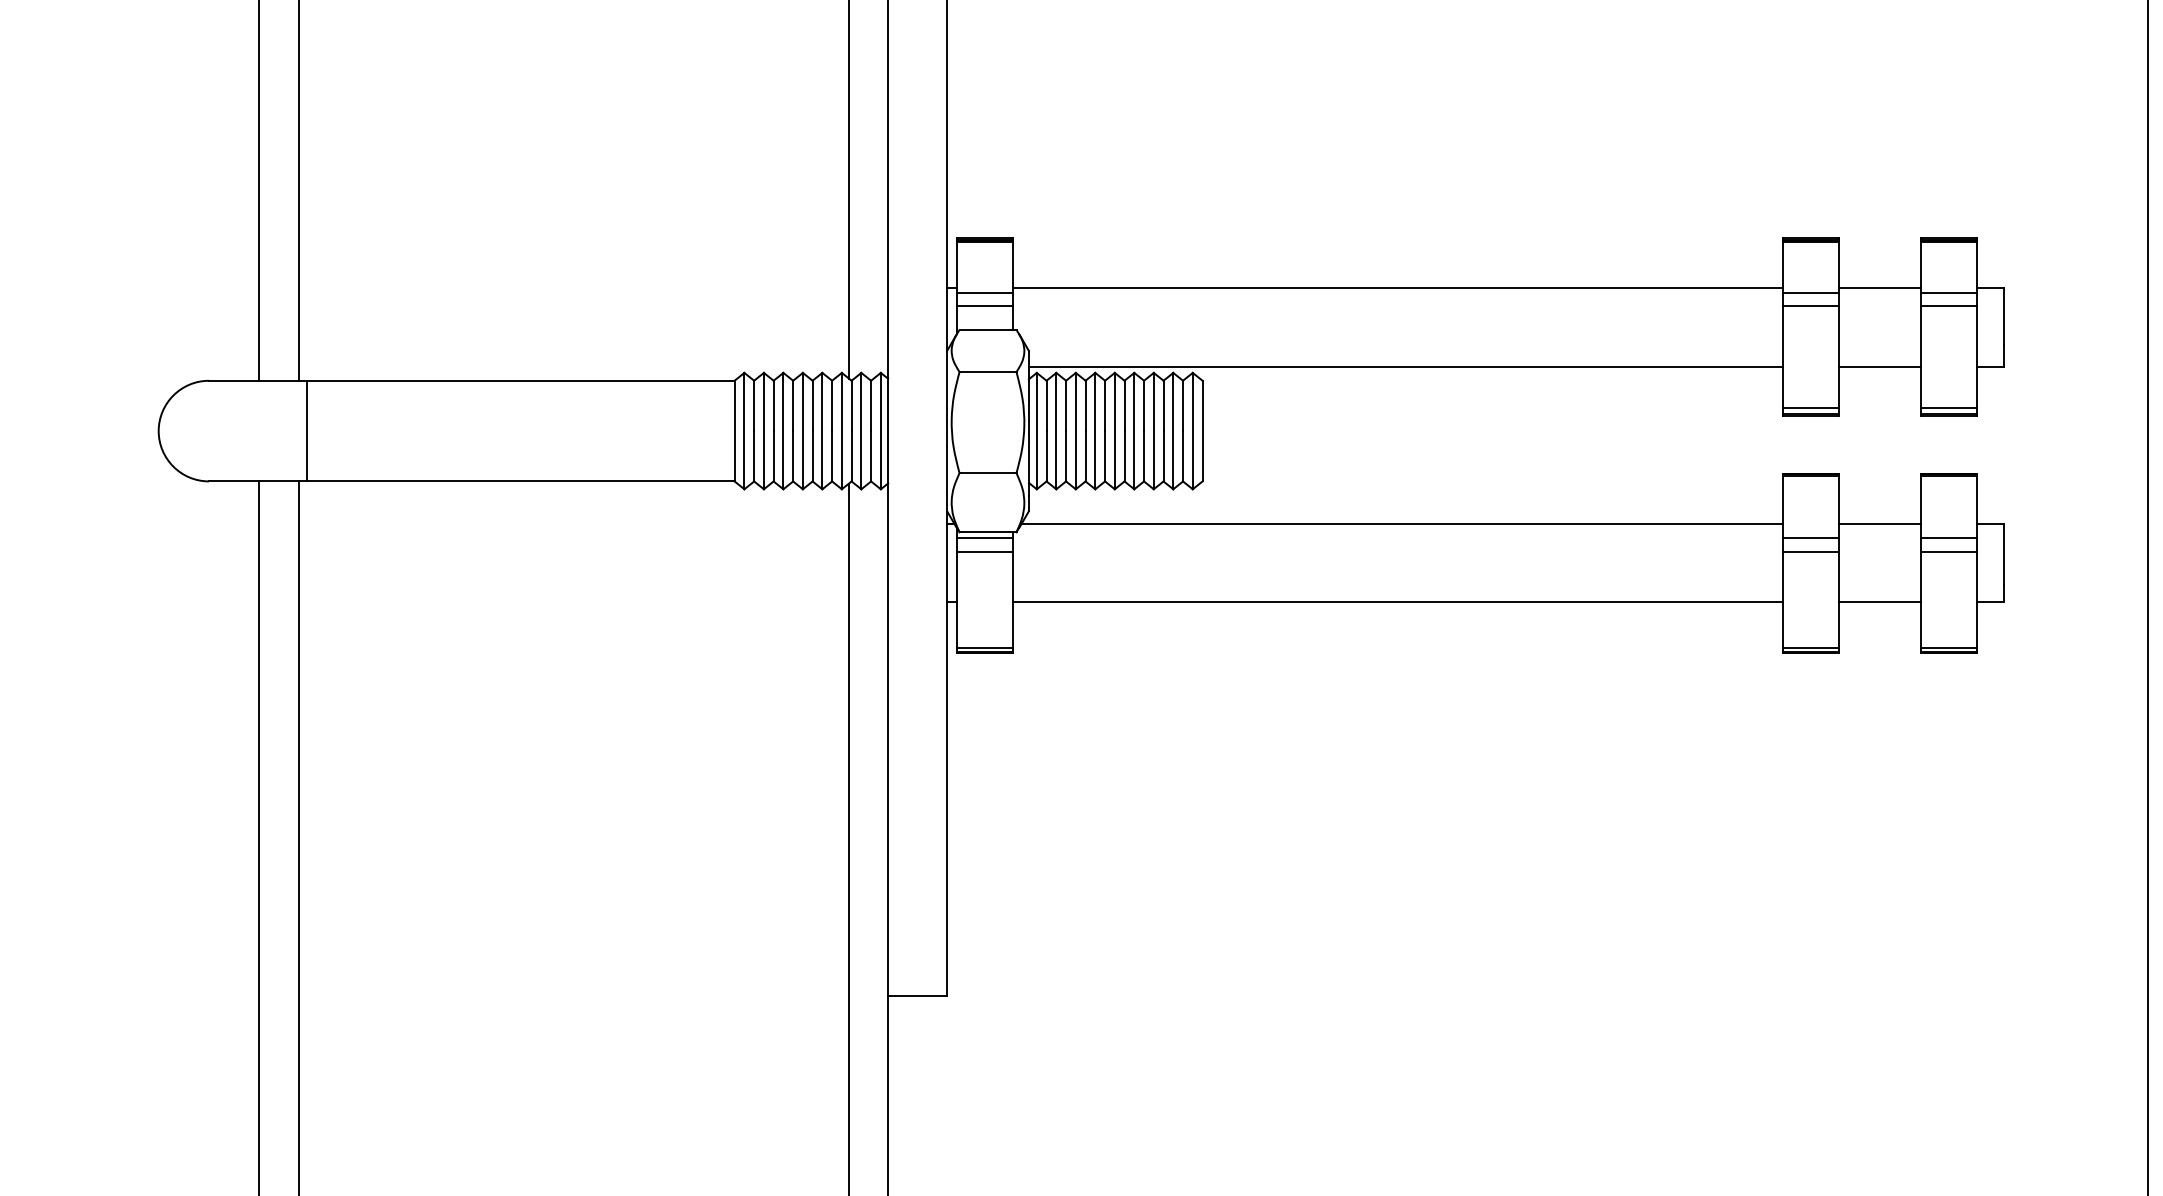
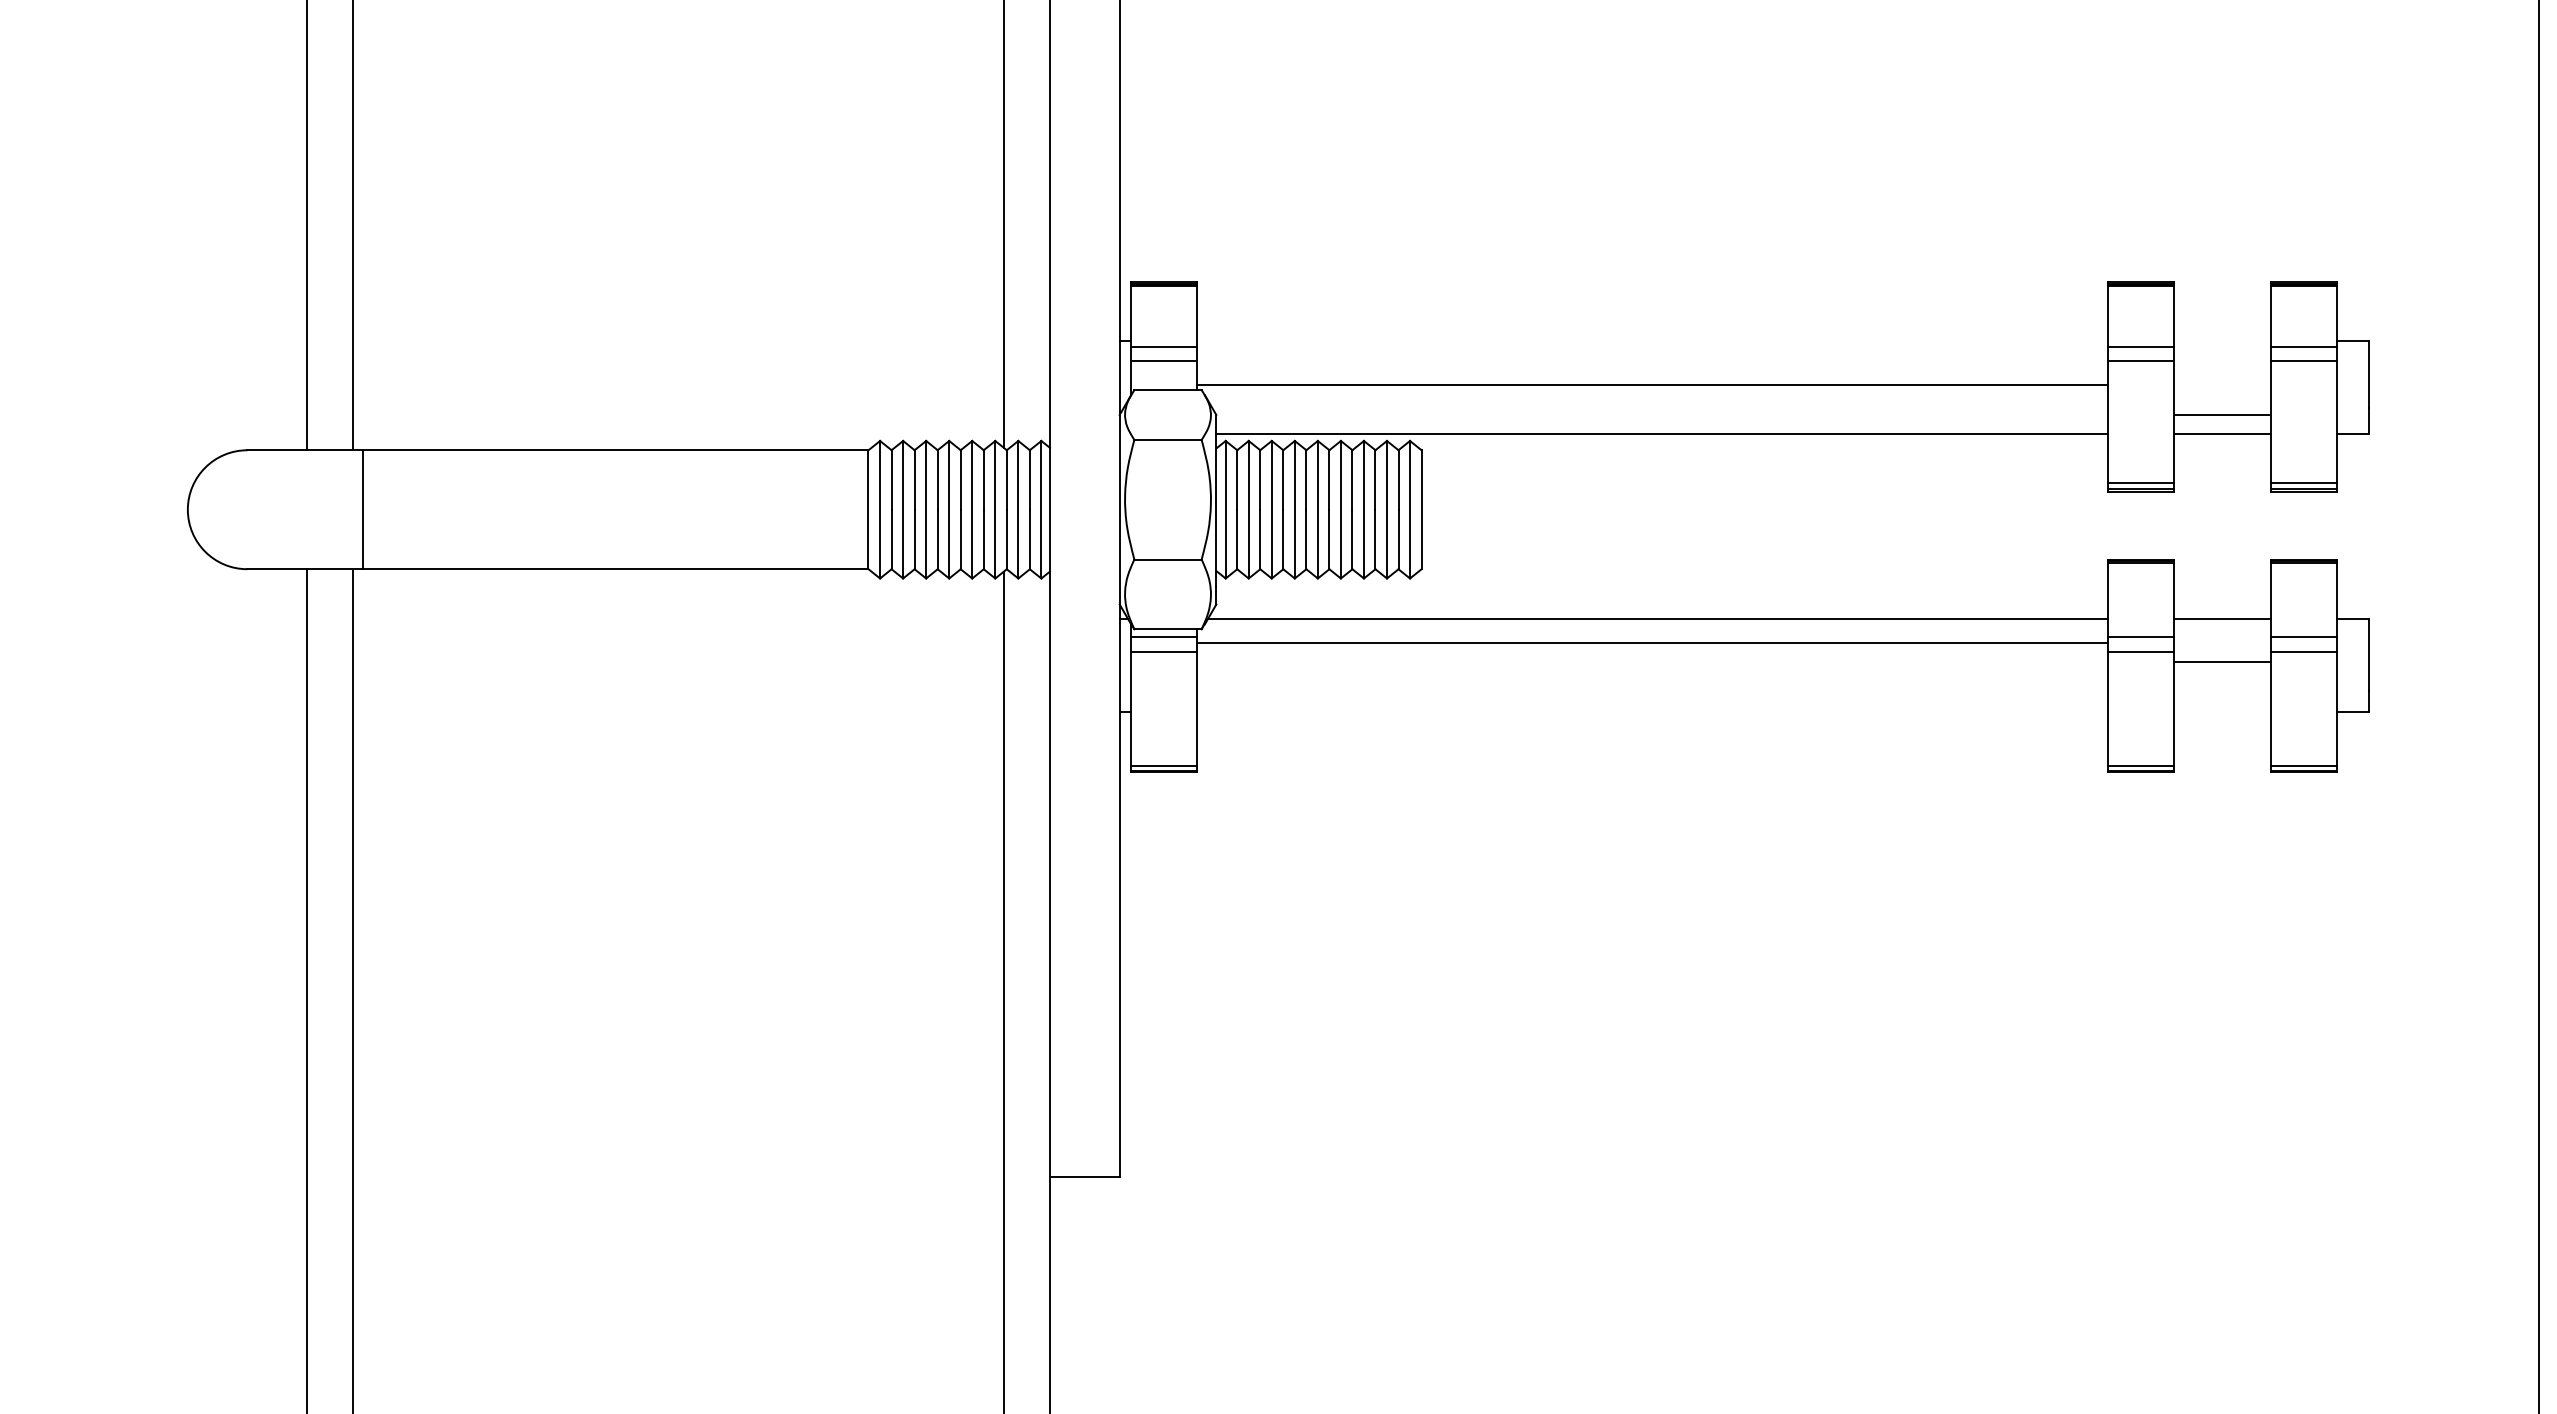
line: (1397, 287) -> (1652, 384), moved
line: (1880, 287) -> (2222, 414), moved
line: (1397, 602) -> (1652, 643), moved
line: (1880, 602) -> (2222, 662), moved

